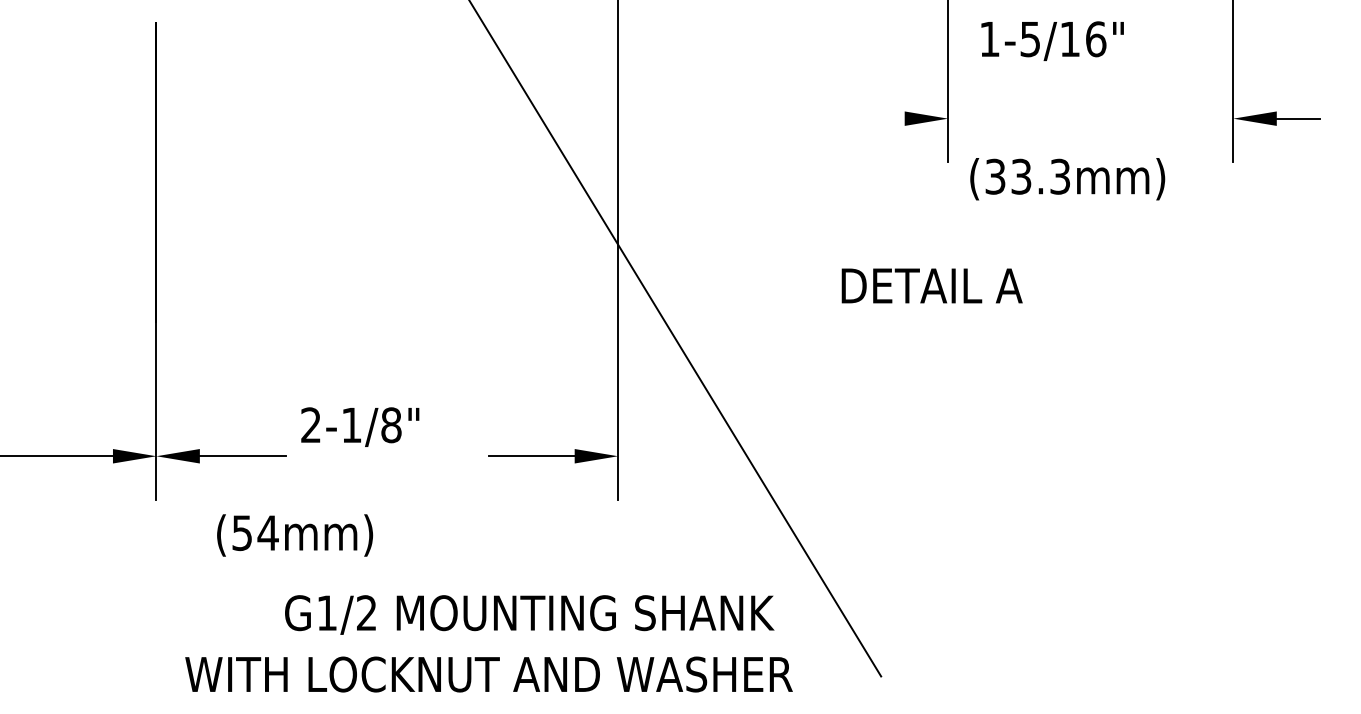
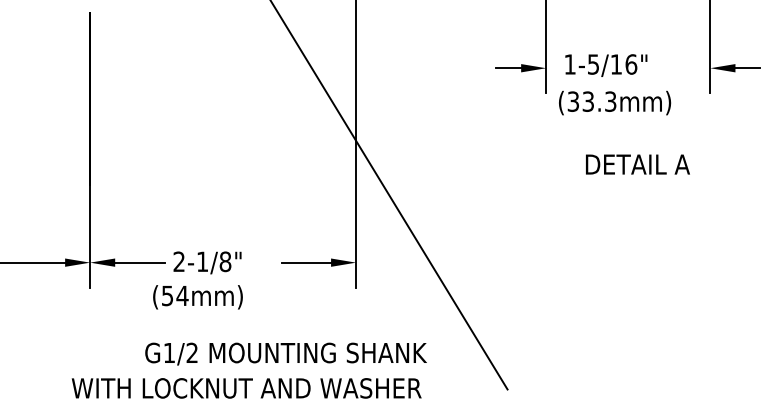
text: (1052, 41) -> (606, 65), moved
line: (882, 119) -> (508, 68), added
text: (931, 285) -> (637, 164), moved
text: (360, 426) -> (207, 262), moved
text: (294, 535) -> (197, 297), moved
text: (528, 613) -> (285, 353), moved
text: (488, 674) -> (246, 388), moved

